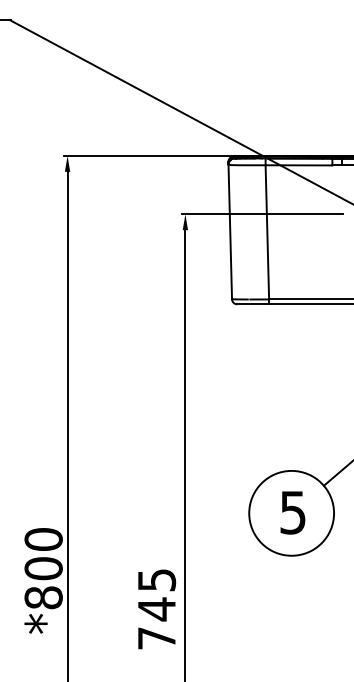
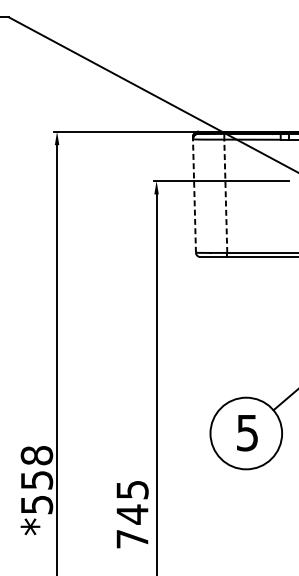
line: (230, 231) -> (194, 195), solid -> dashed
line: (267, 231) -> (225, 195), solid -> dashed
text: (43, 568) -> (36, 480), *800 -> *558

